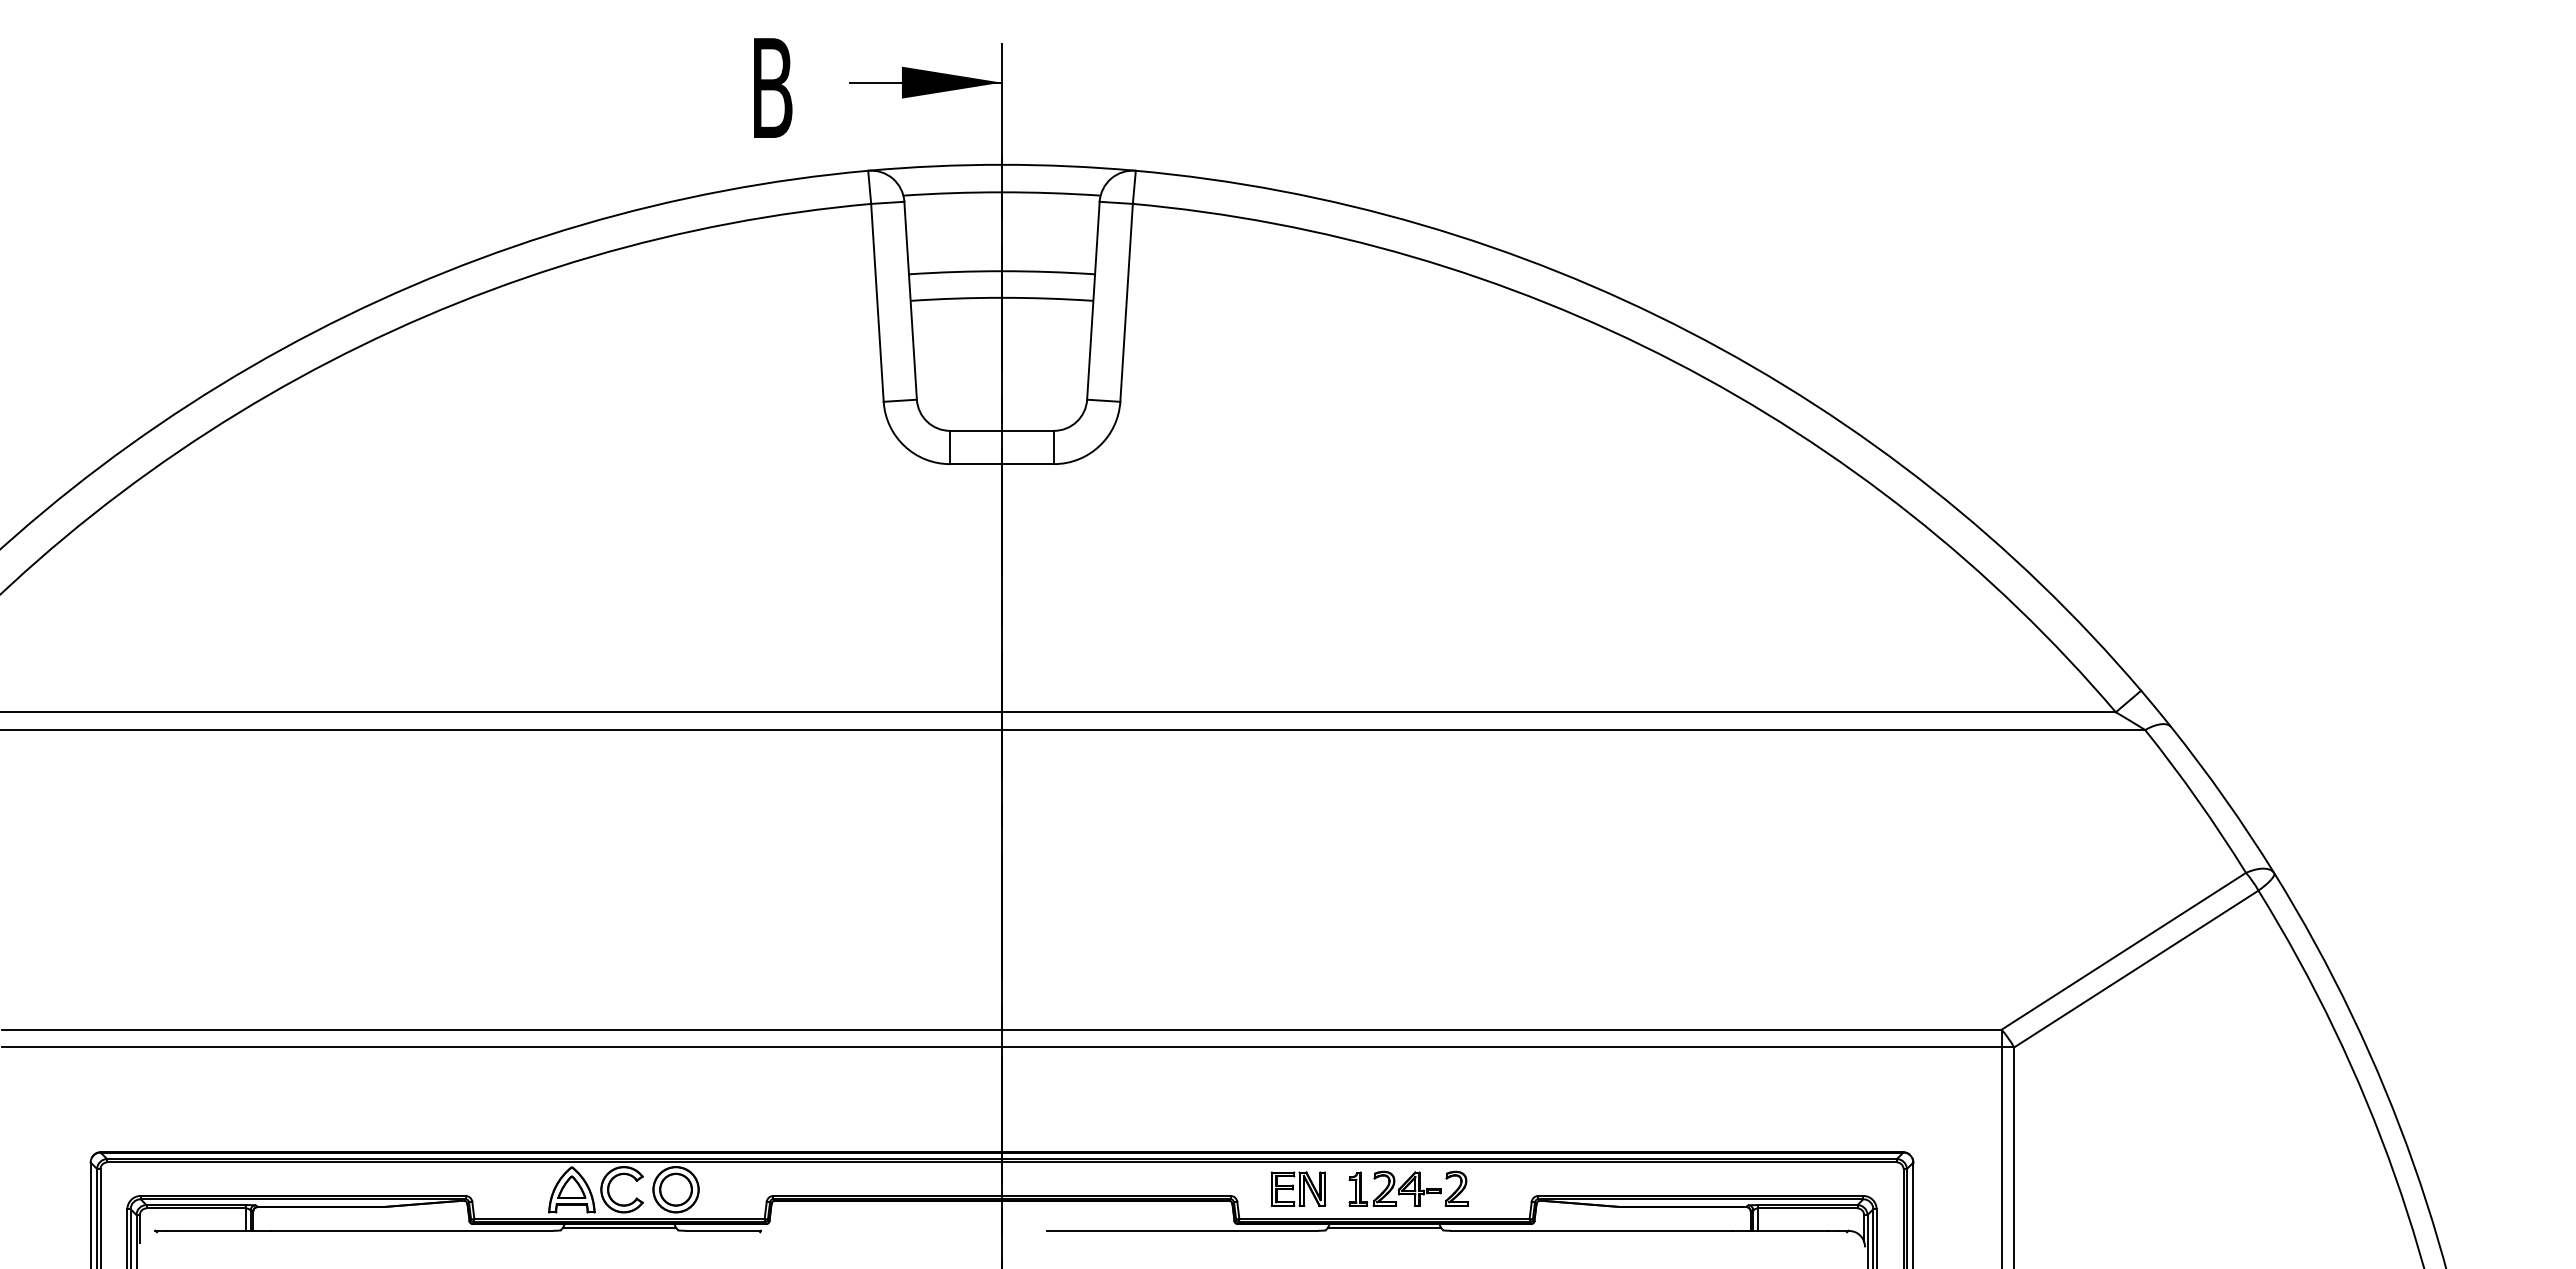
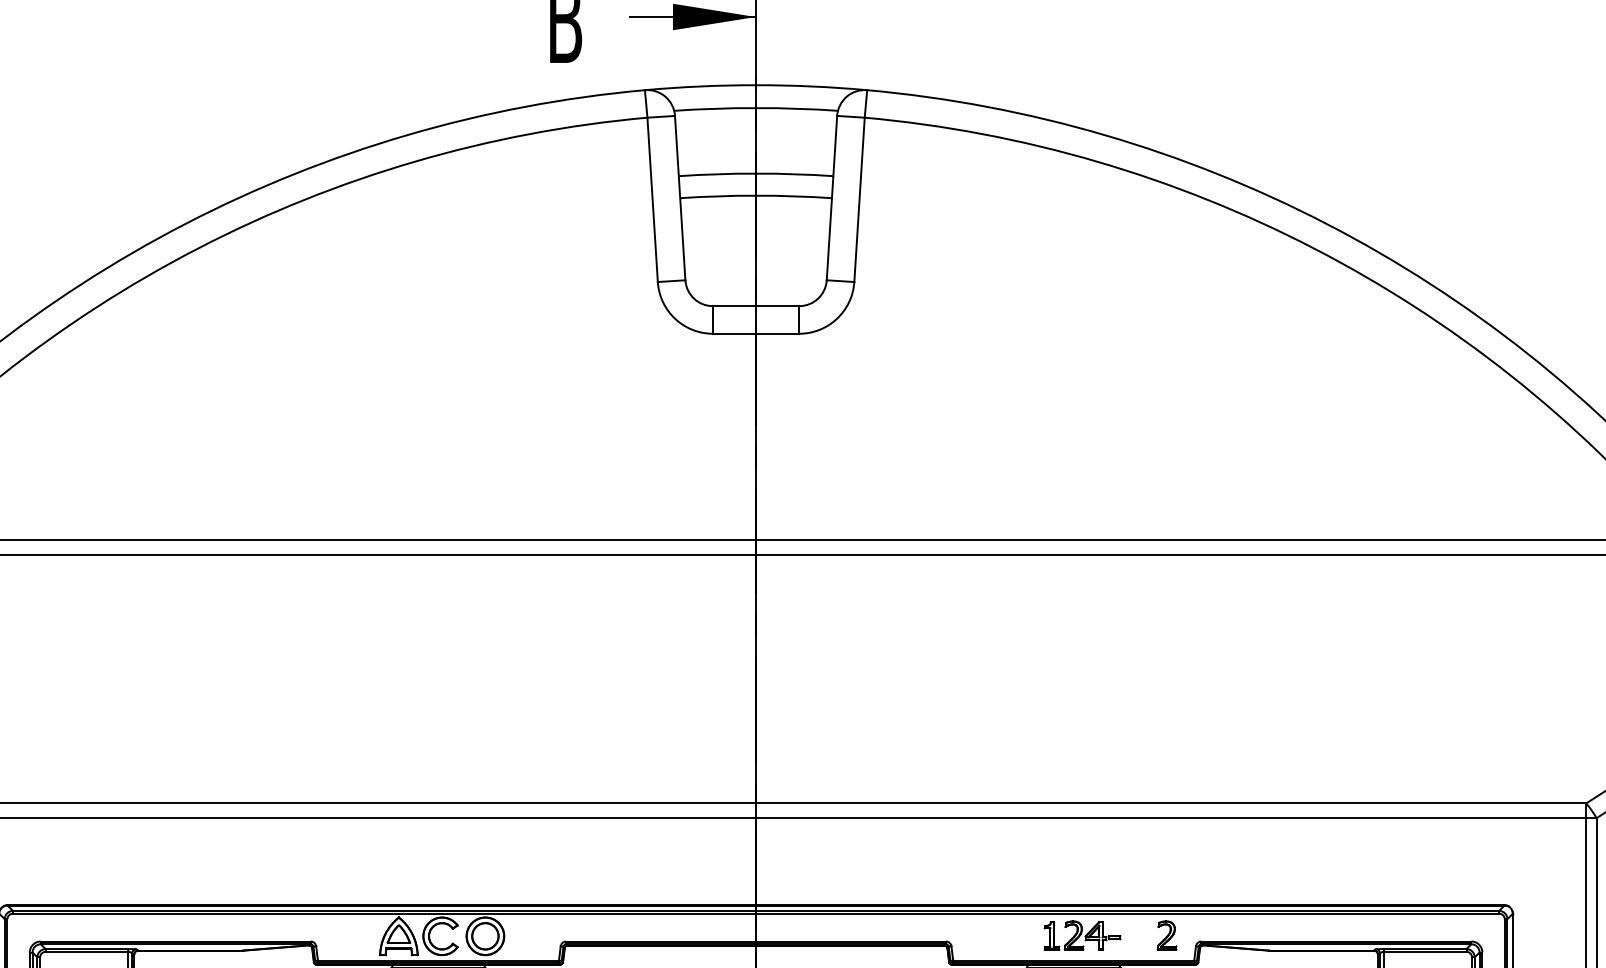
part: (1297, 1188) -> (1001, 935), removed
part: (1456, 1188) -> (1166, 935), moved

